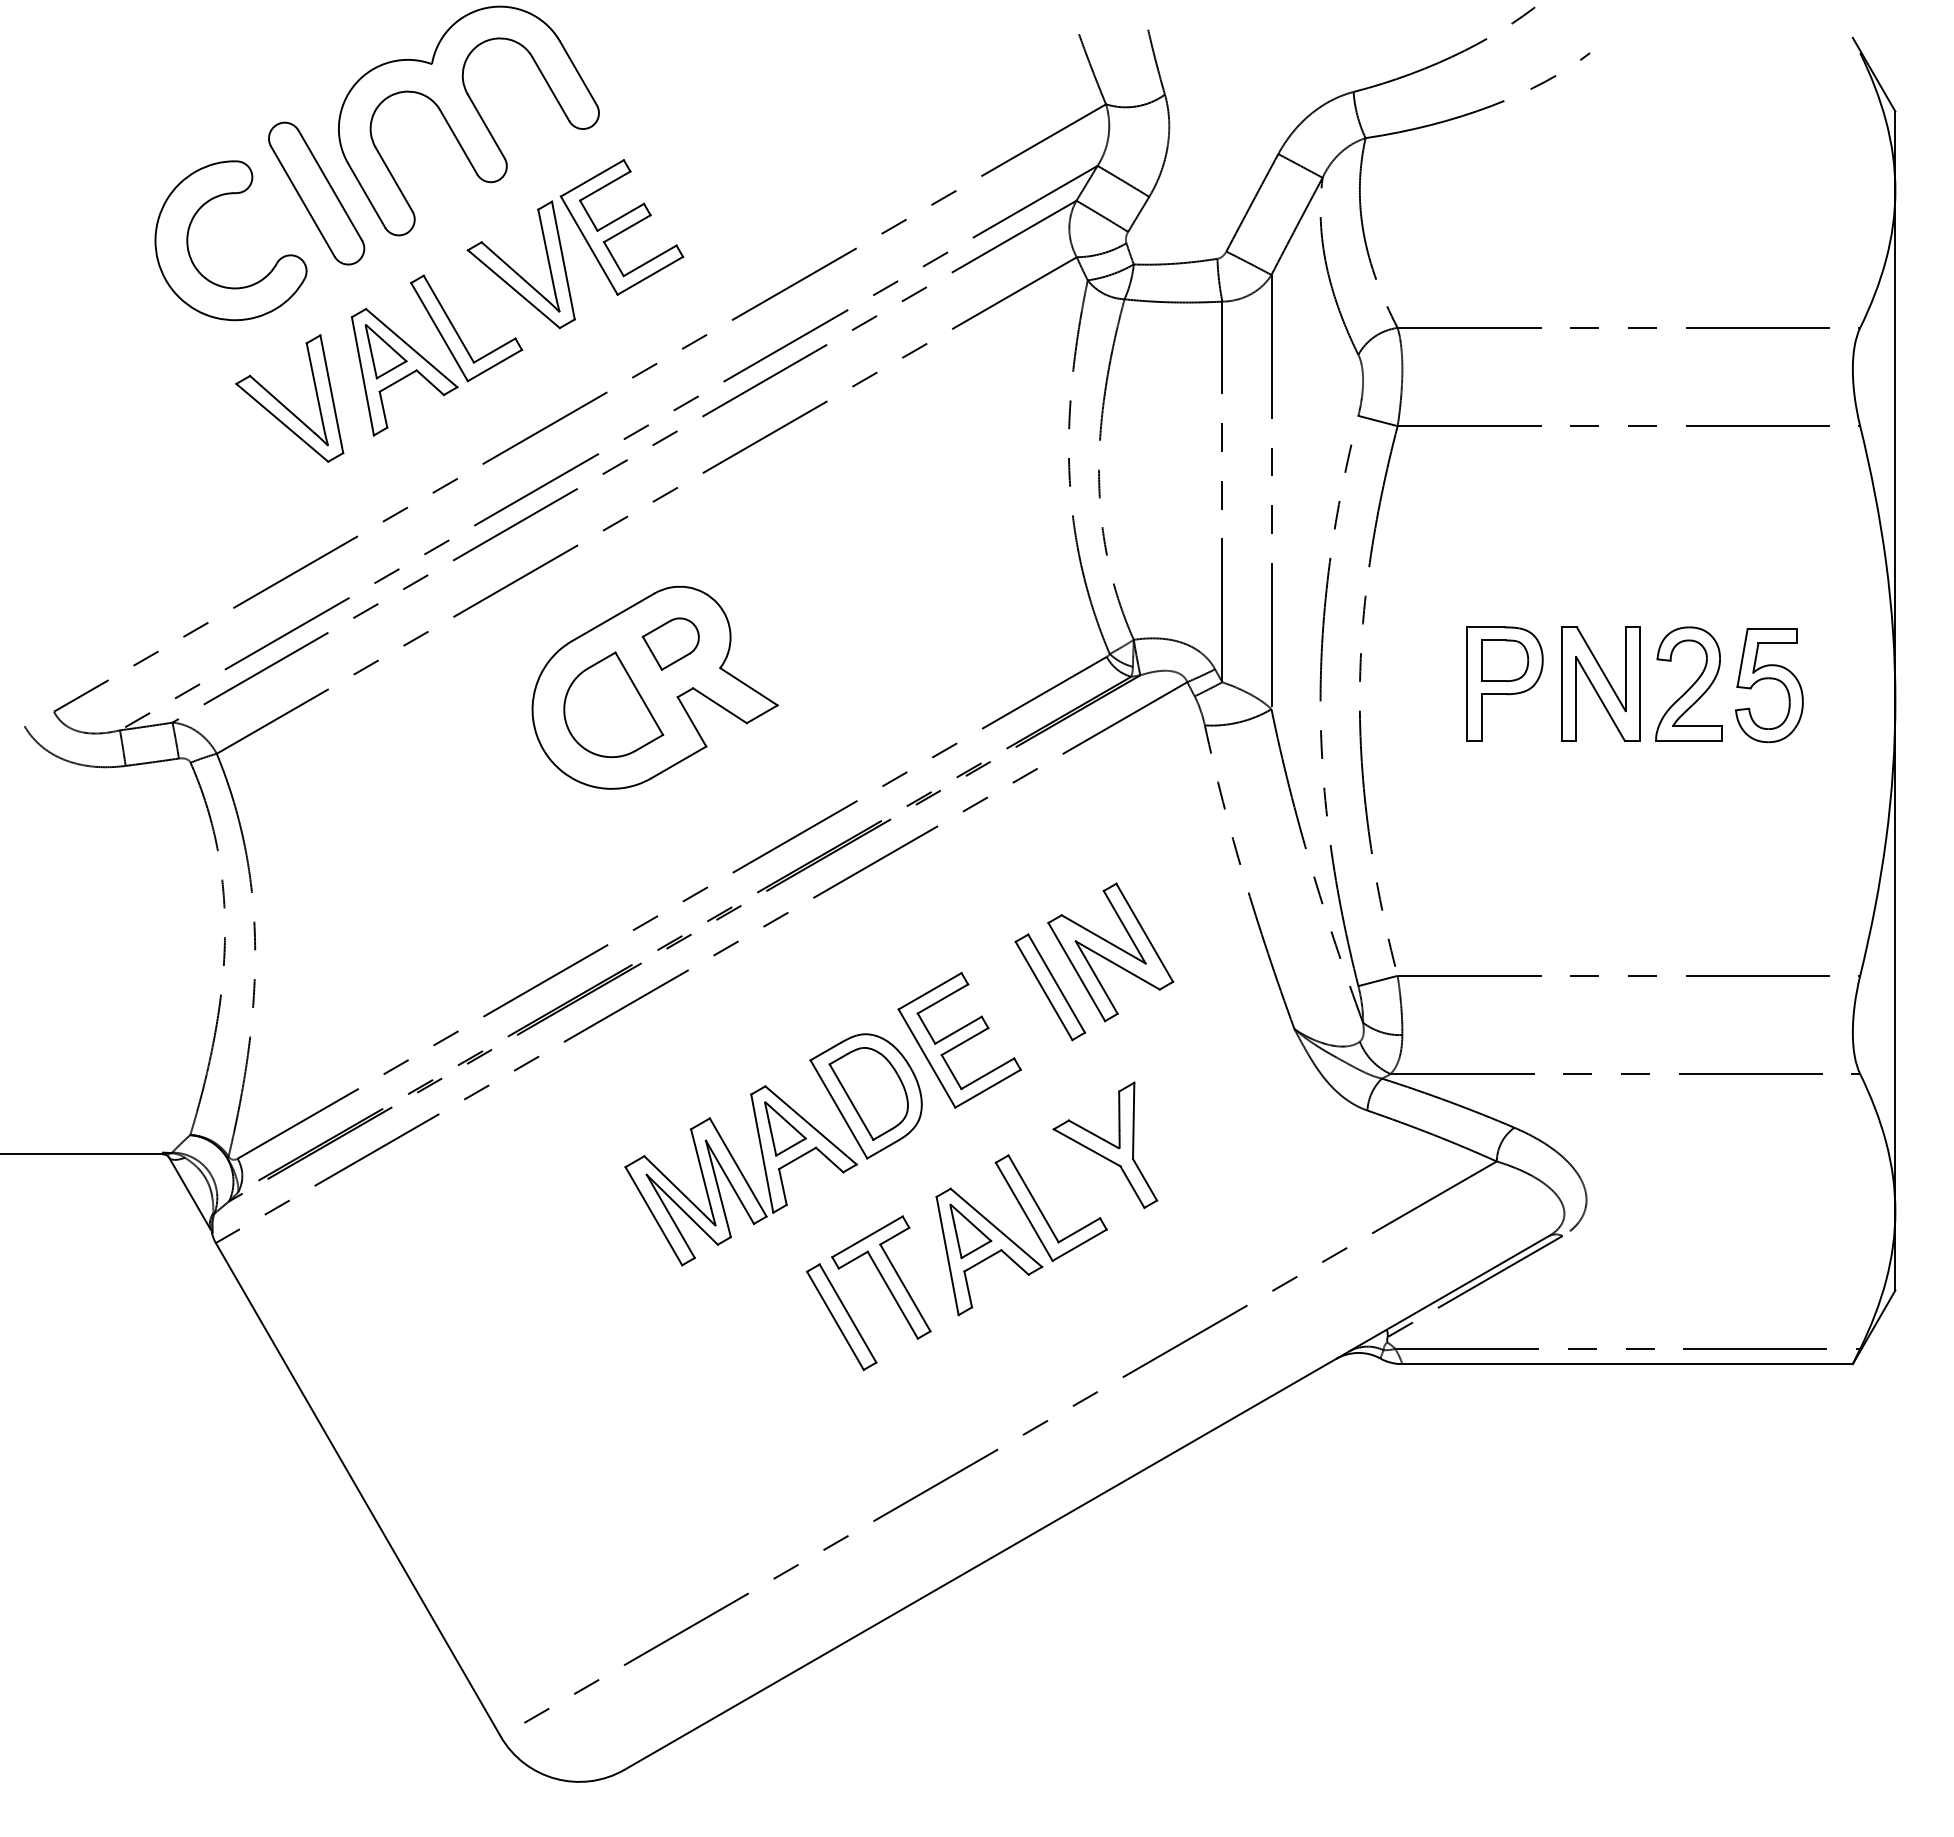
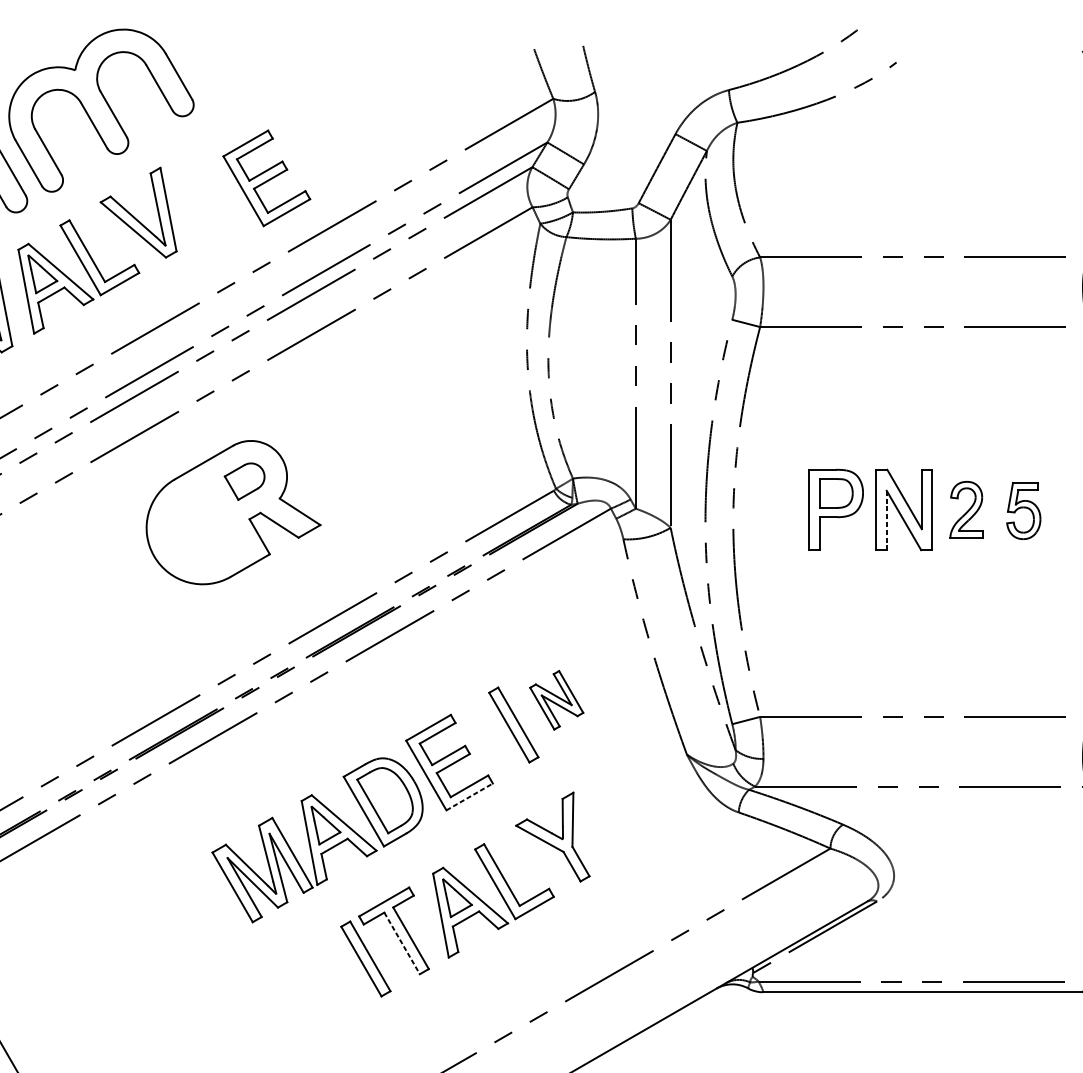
part: (621, 227) -> (266, 178), moved
part: (1688, 683) -> (966, 509), size x0.7
part: (1769, 685) -> (1023, 511), size x0.7
line: (1576, 698) -> (886, 520), solid -> dashed
part: (613, 704) -> (204, 524), removed
part: (1110, 952) -> (556, 700), size x0.6
line: (988, 1088) -> (469, 796), solid -> dashed
line: (893, 1295) -> (402, 943), solid -> dashed

